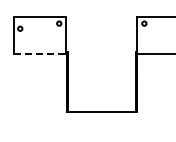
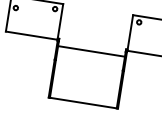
line: (40, 53) -> (31, 35), dashed -> solid
line: (101, 59) -> (91, 51), added

